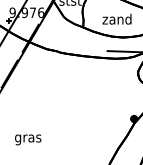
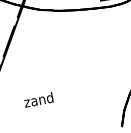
text: (27, 138) -> (38, 101), gras -> zand

